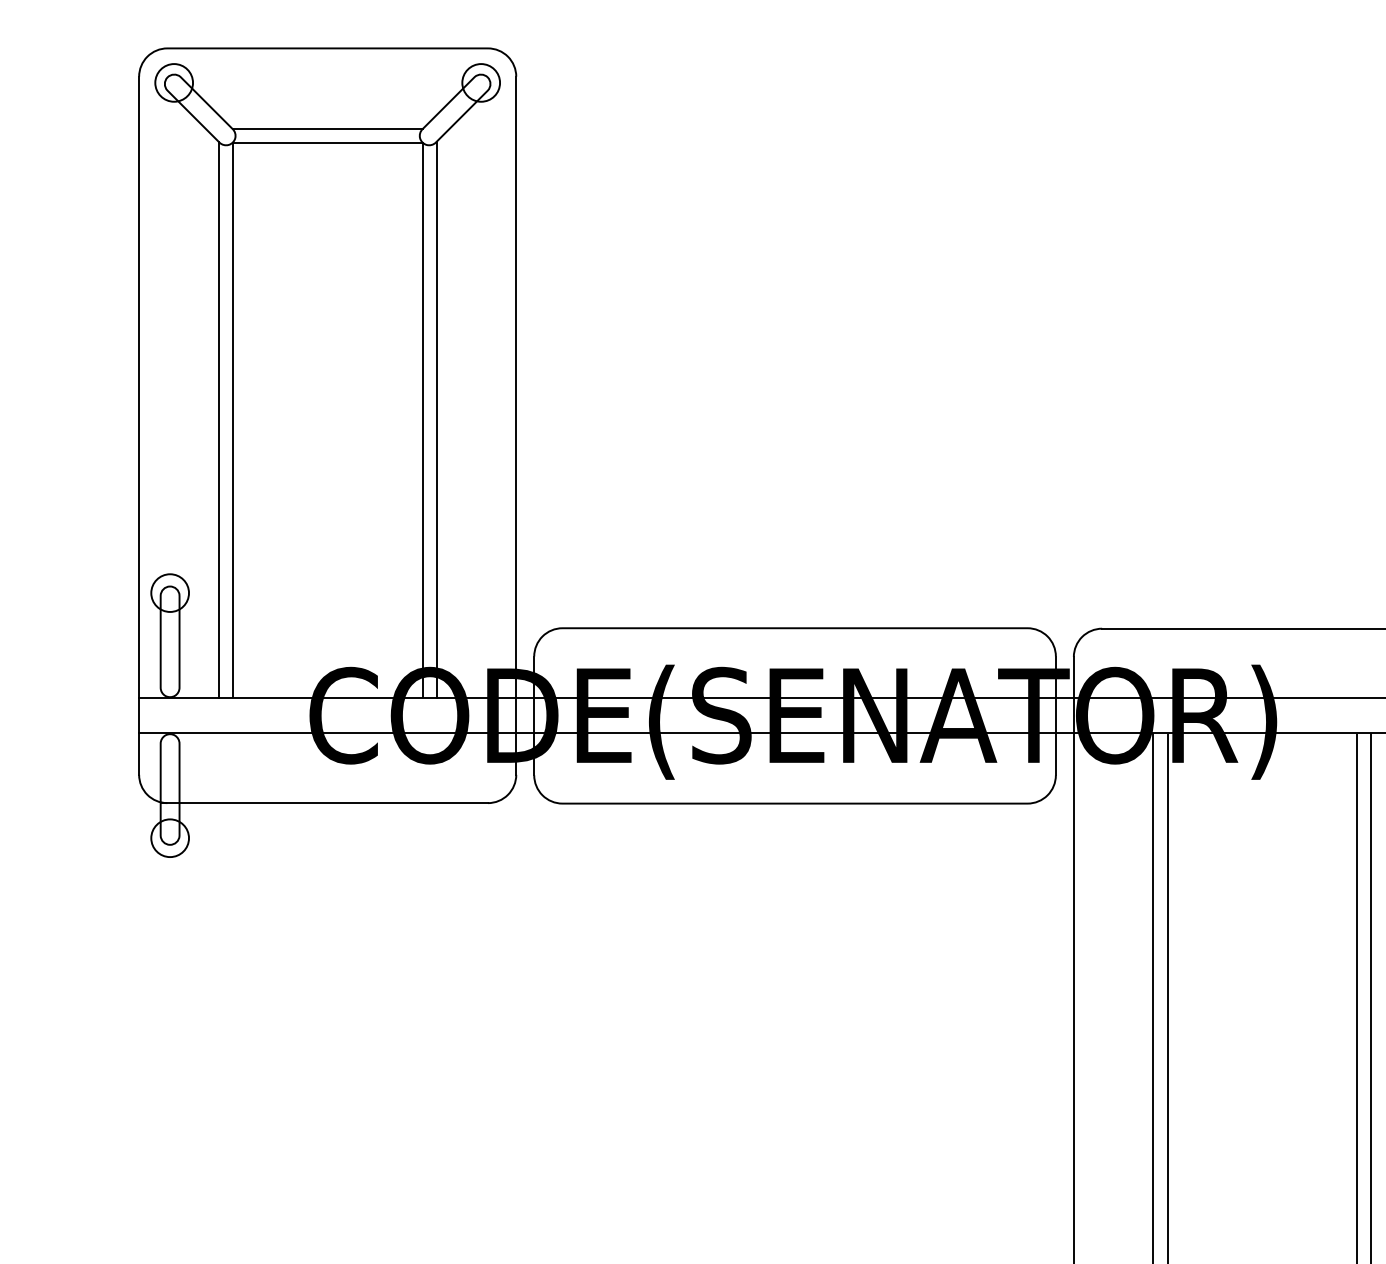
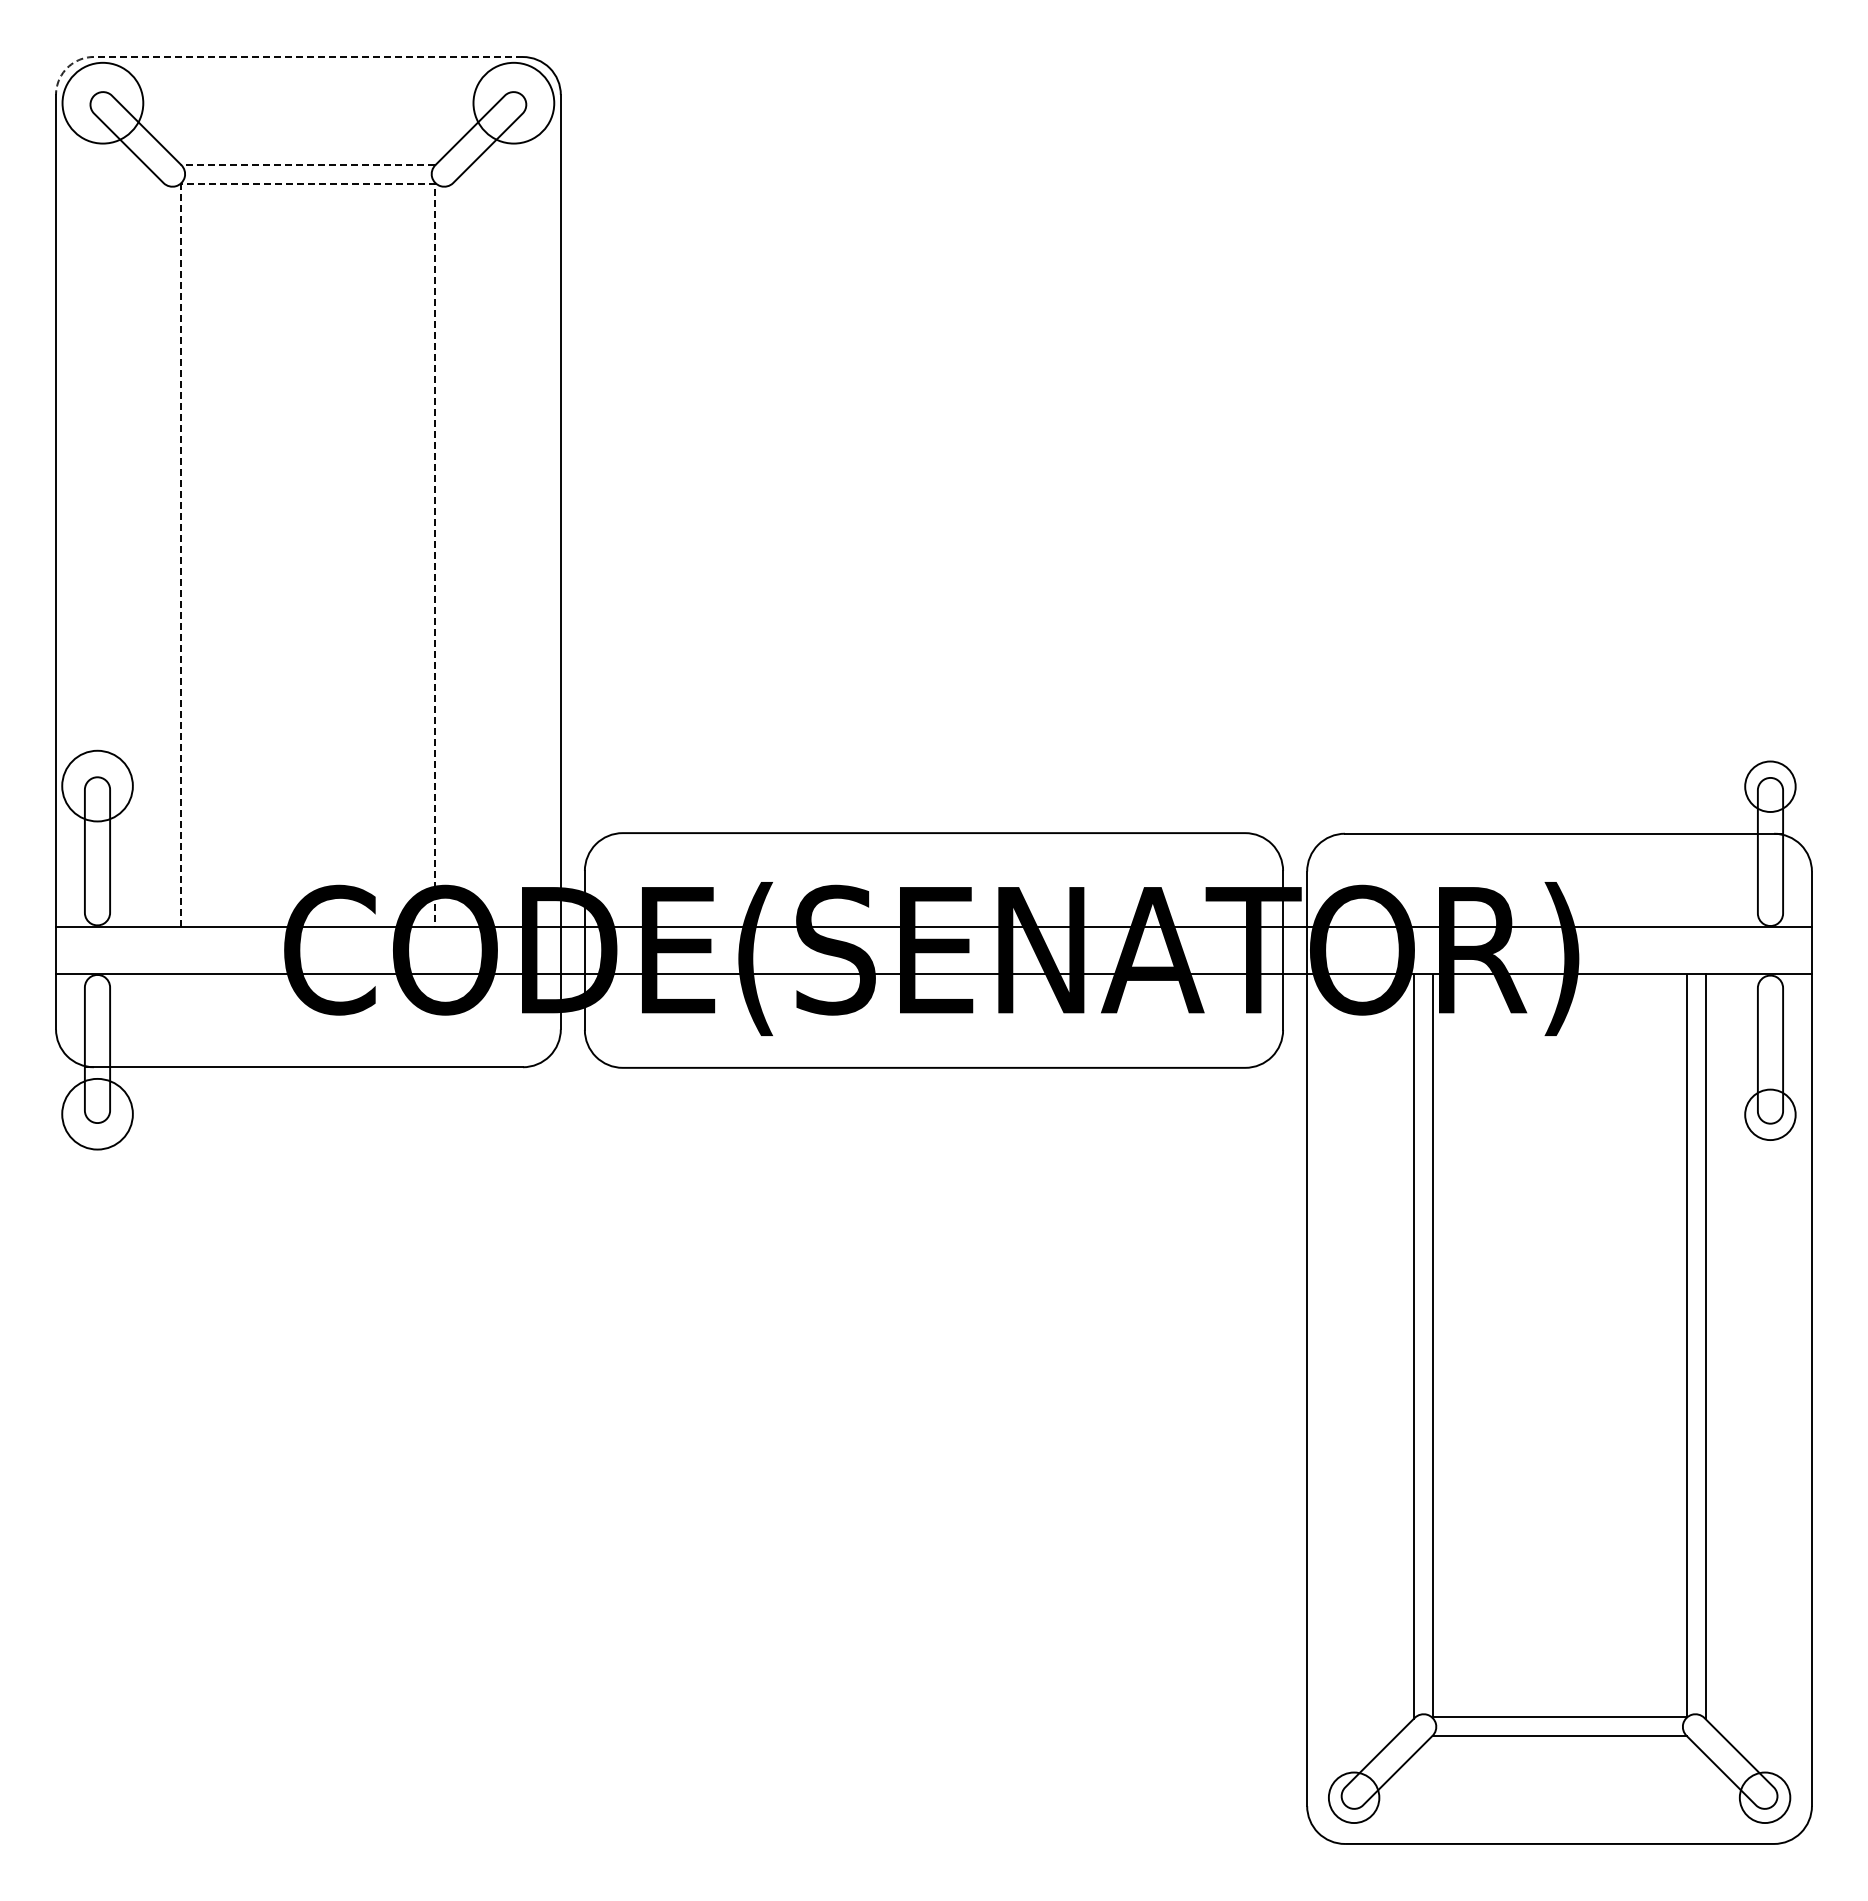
line: (297, 48) -> (268, 57), solid -> dashed
circle: (173, 82) -> (102, 102), size x1.6
circle: (480, 82) -> (513, 102), size x1.6
line: (327, 129) -> (308, 165), solid -> dashed
line: (327, 143) -> (308, 184), solid -> dashed
line: (218, 419) -> (162, 553), removed
line: (436, 419) -> (454, 553), removed
circle: (170, 592) -> (97, 785), size x1.4
circle: (170, 838) -> (97, 1114), size x1.4

